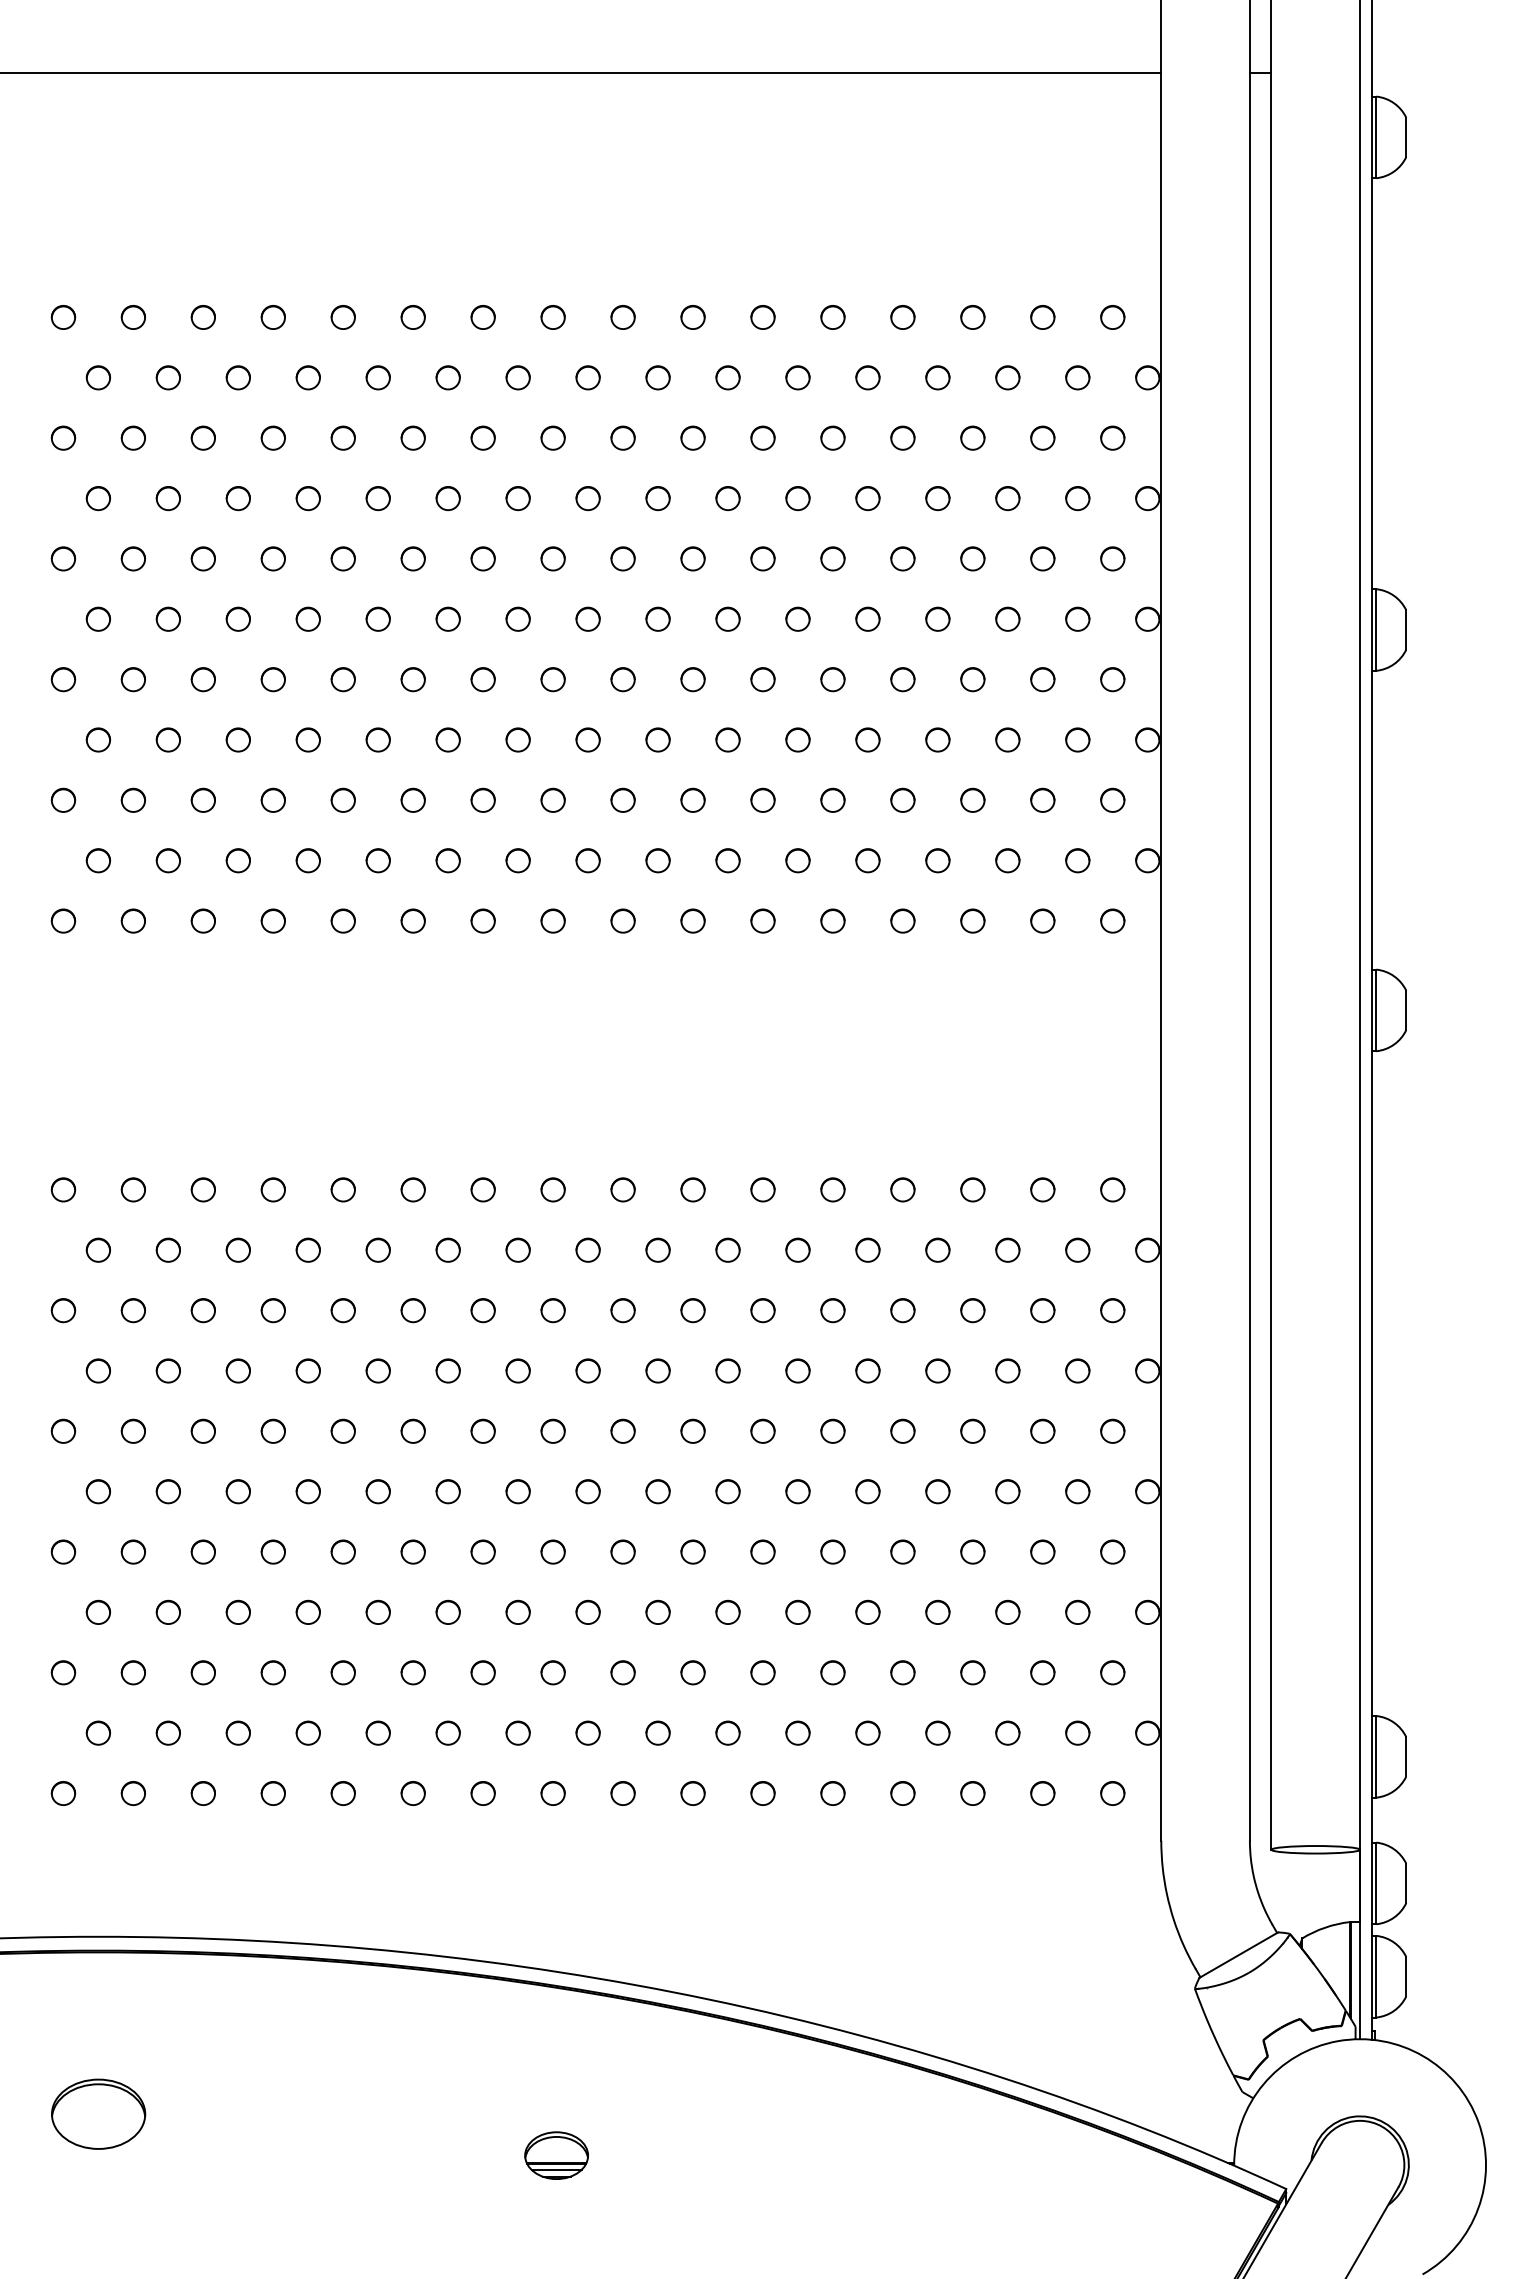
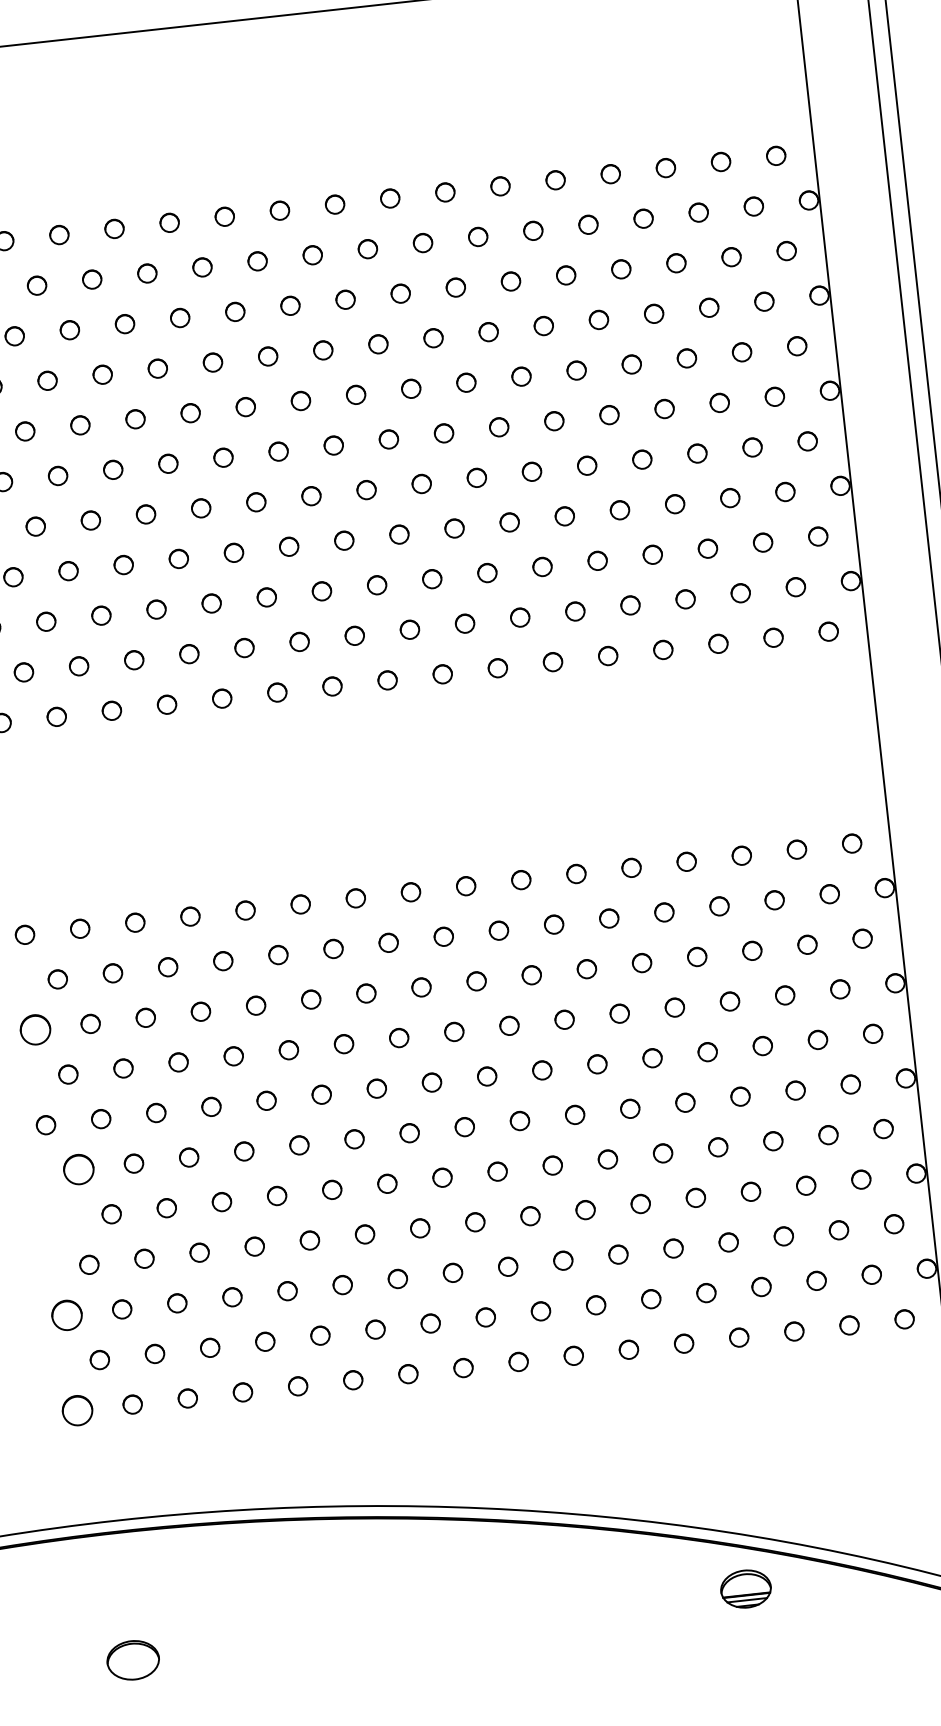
part: (63, 1310) -> (35, 1029), size x1.6
part: (98, 1491) -> (78, 1169), size x1.6
part: (63, 1551) -> (56, 1219), removed
part: (63, 1672) -> (67, 1315), size x1.6
part: (63, 1793) -> (77, 1410), size x1.6
part: (98, 2113) -> (133, 1659), size x0.7
part: (556, 2155) -> (745, 1588), moved

